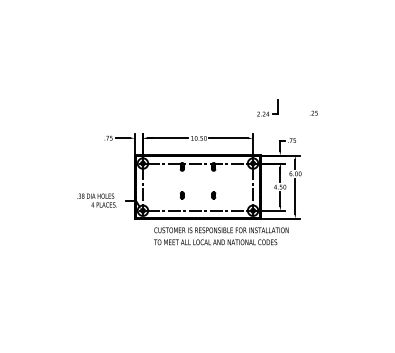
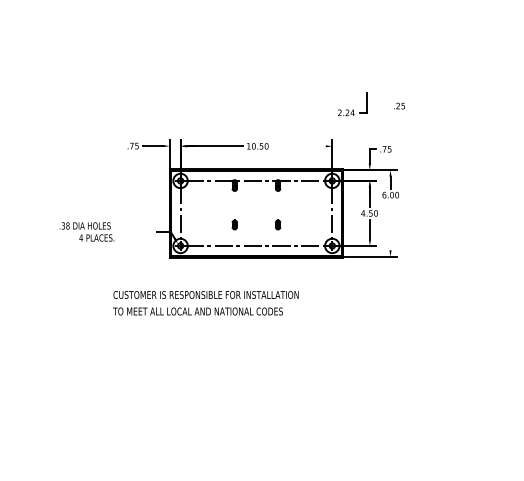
text: (313, 112) -> (398, 105), moved
line: (228, 138) -> (298, 146), removed
line: (295, 195) -> (390, 224), removed
text: (96, 200) -> (86, 231), moved
text: (221, 236) -> (206, 303), moved

